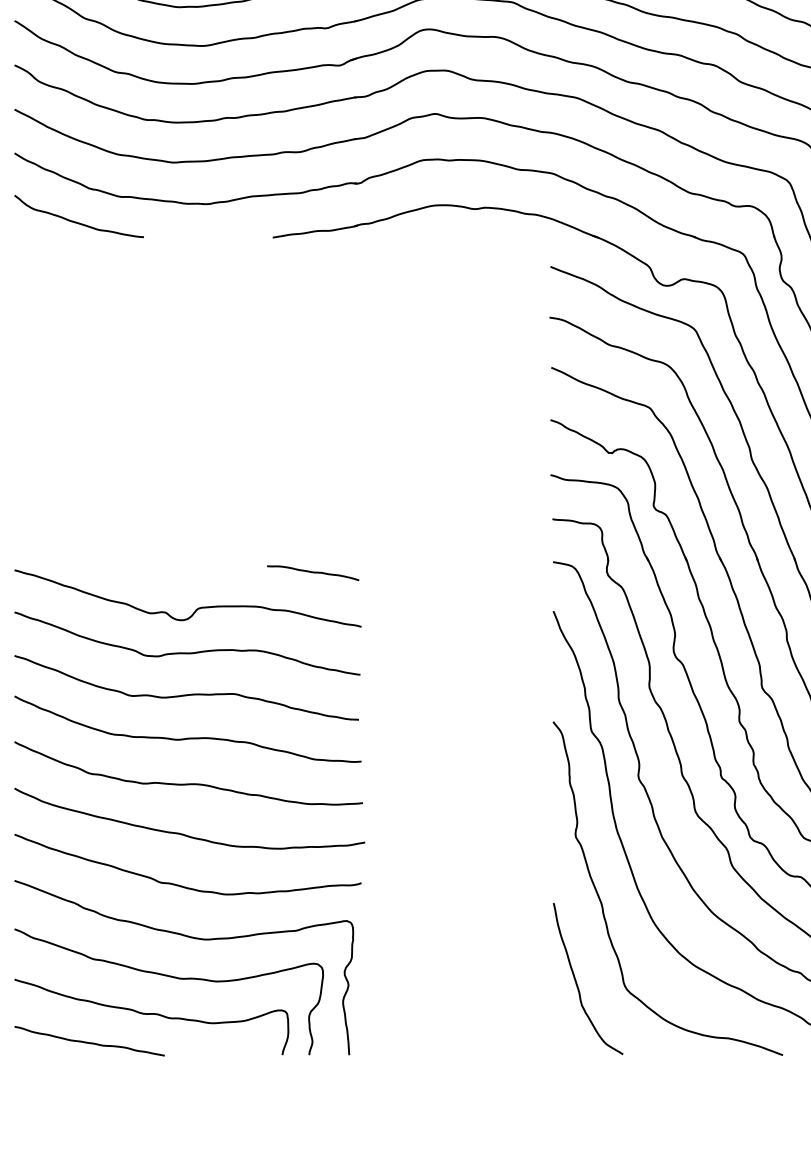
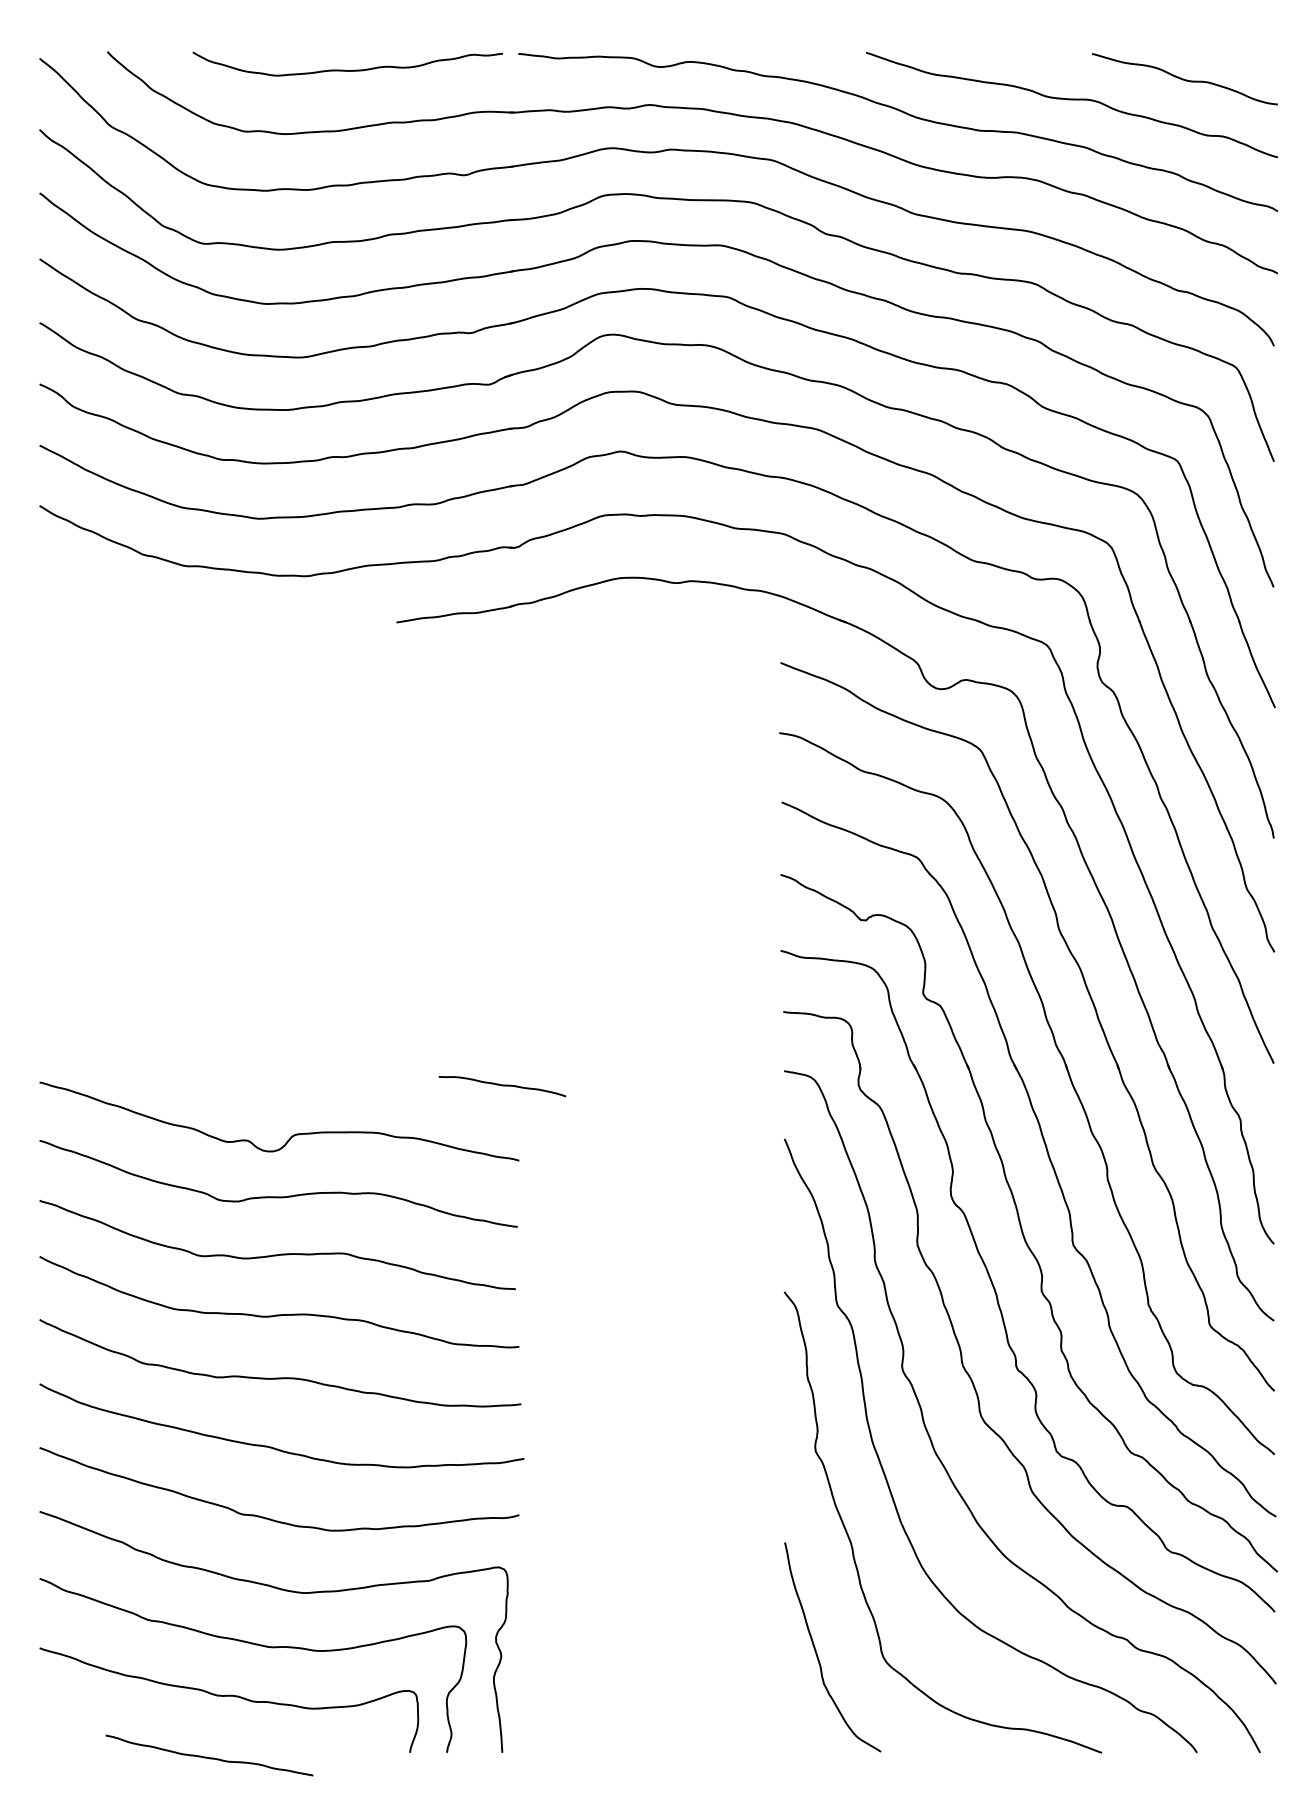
curve: (75, 221) -> (124, 600), removed
curve: (313, 573) -> (502, 1086), moved
curve: (89, 1042) -> (209, 1757), moved

